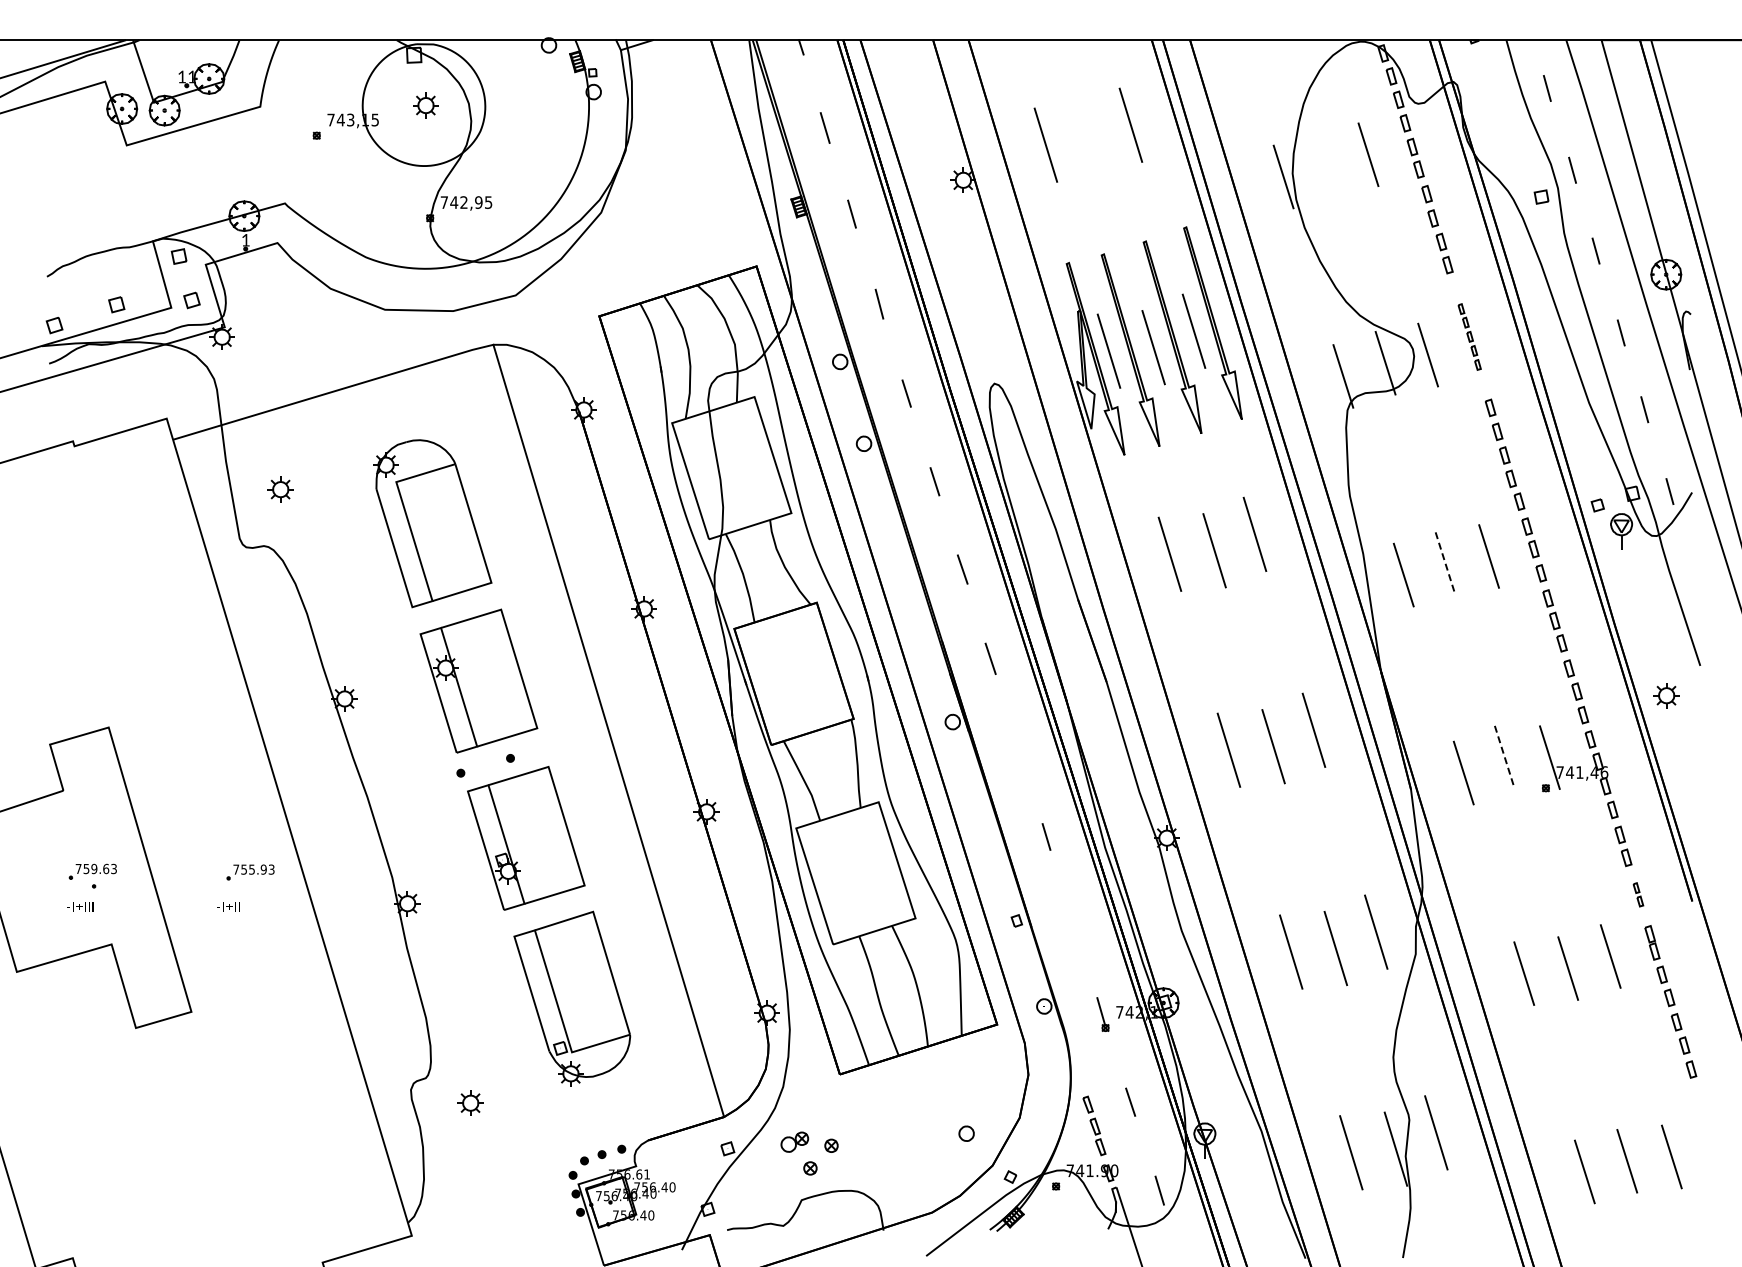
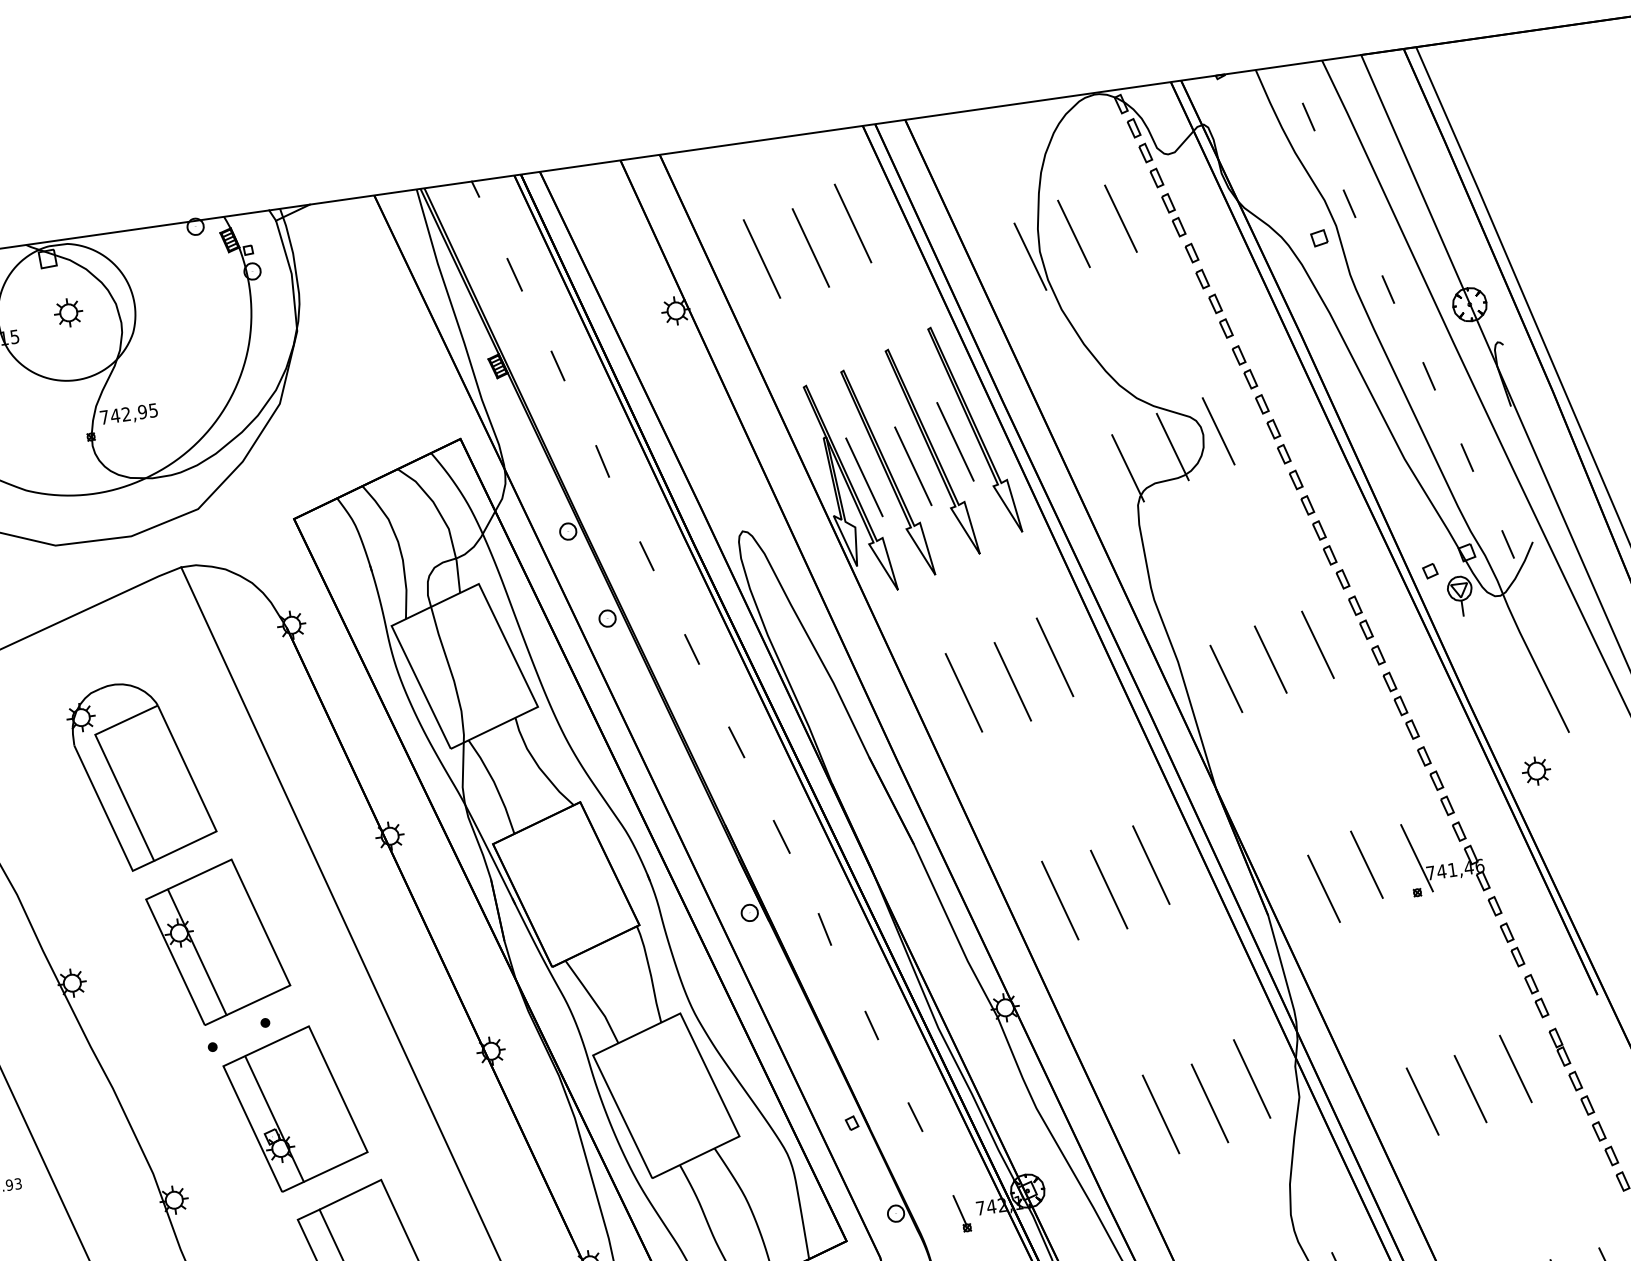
line: (1090, 141) -> (810, 247), added
line: (1324, 162) -> (1073, 234), added
part: (1469, 336) -> (1261, 404), size x1.67
line: (1445, 563) -> (1270, 659), dashed -> solid
line: (1016, 745) -> (824, 928), added
line: (1504, 757) -> (1366, 865), dashed -> solid
part: (1638, 894) -> (1536, 995), size x1.67
line: (1073, 923) -> (915, 1117), added

